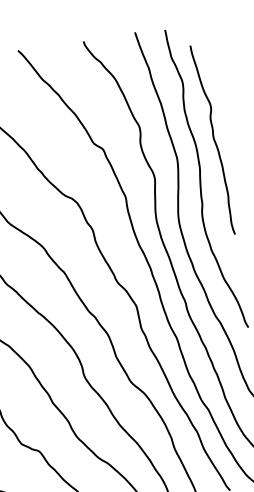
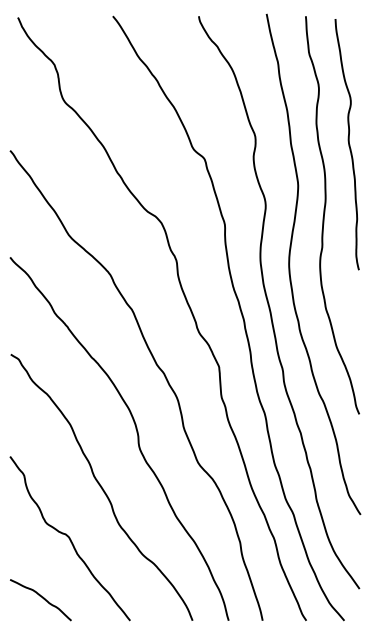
curve: (213, 139) -> (348, 144), moved

